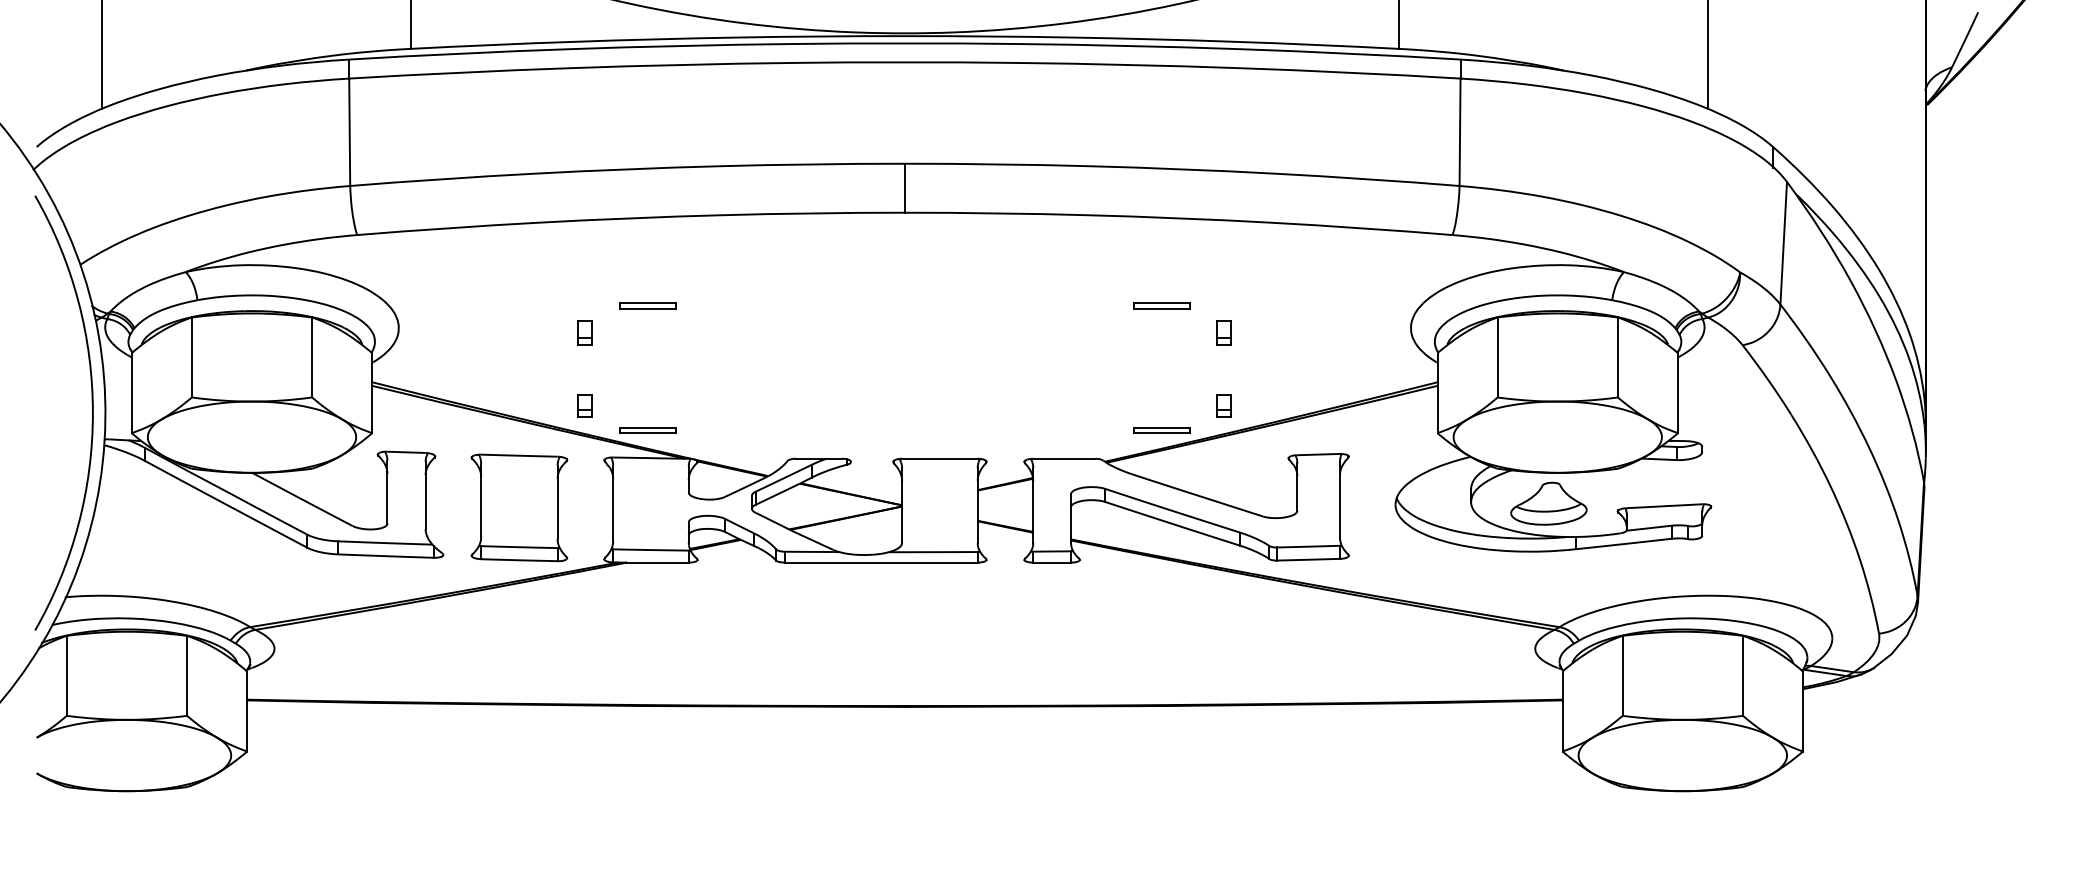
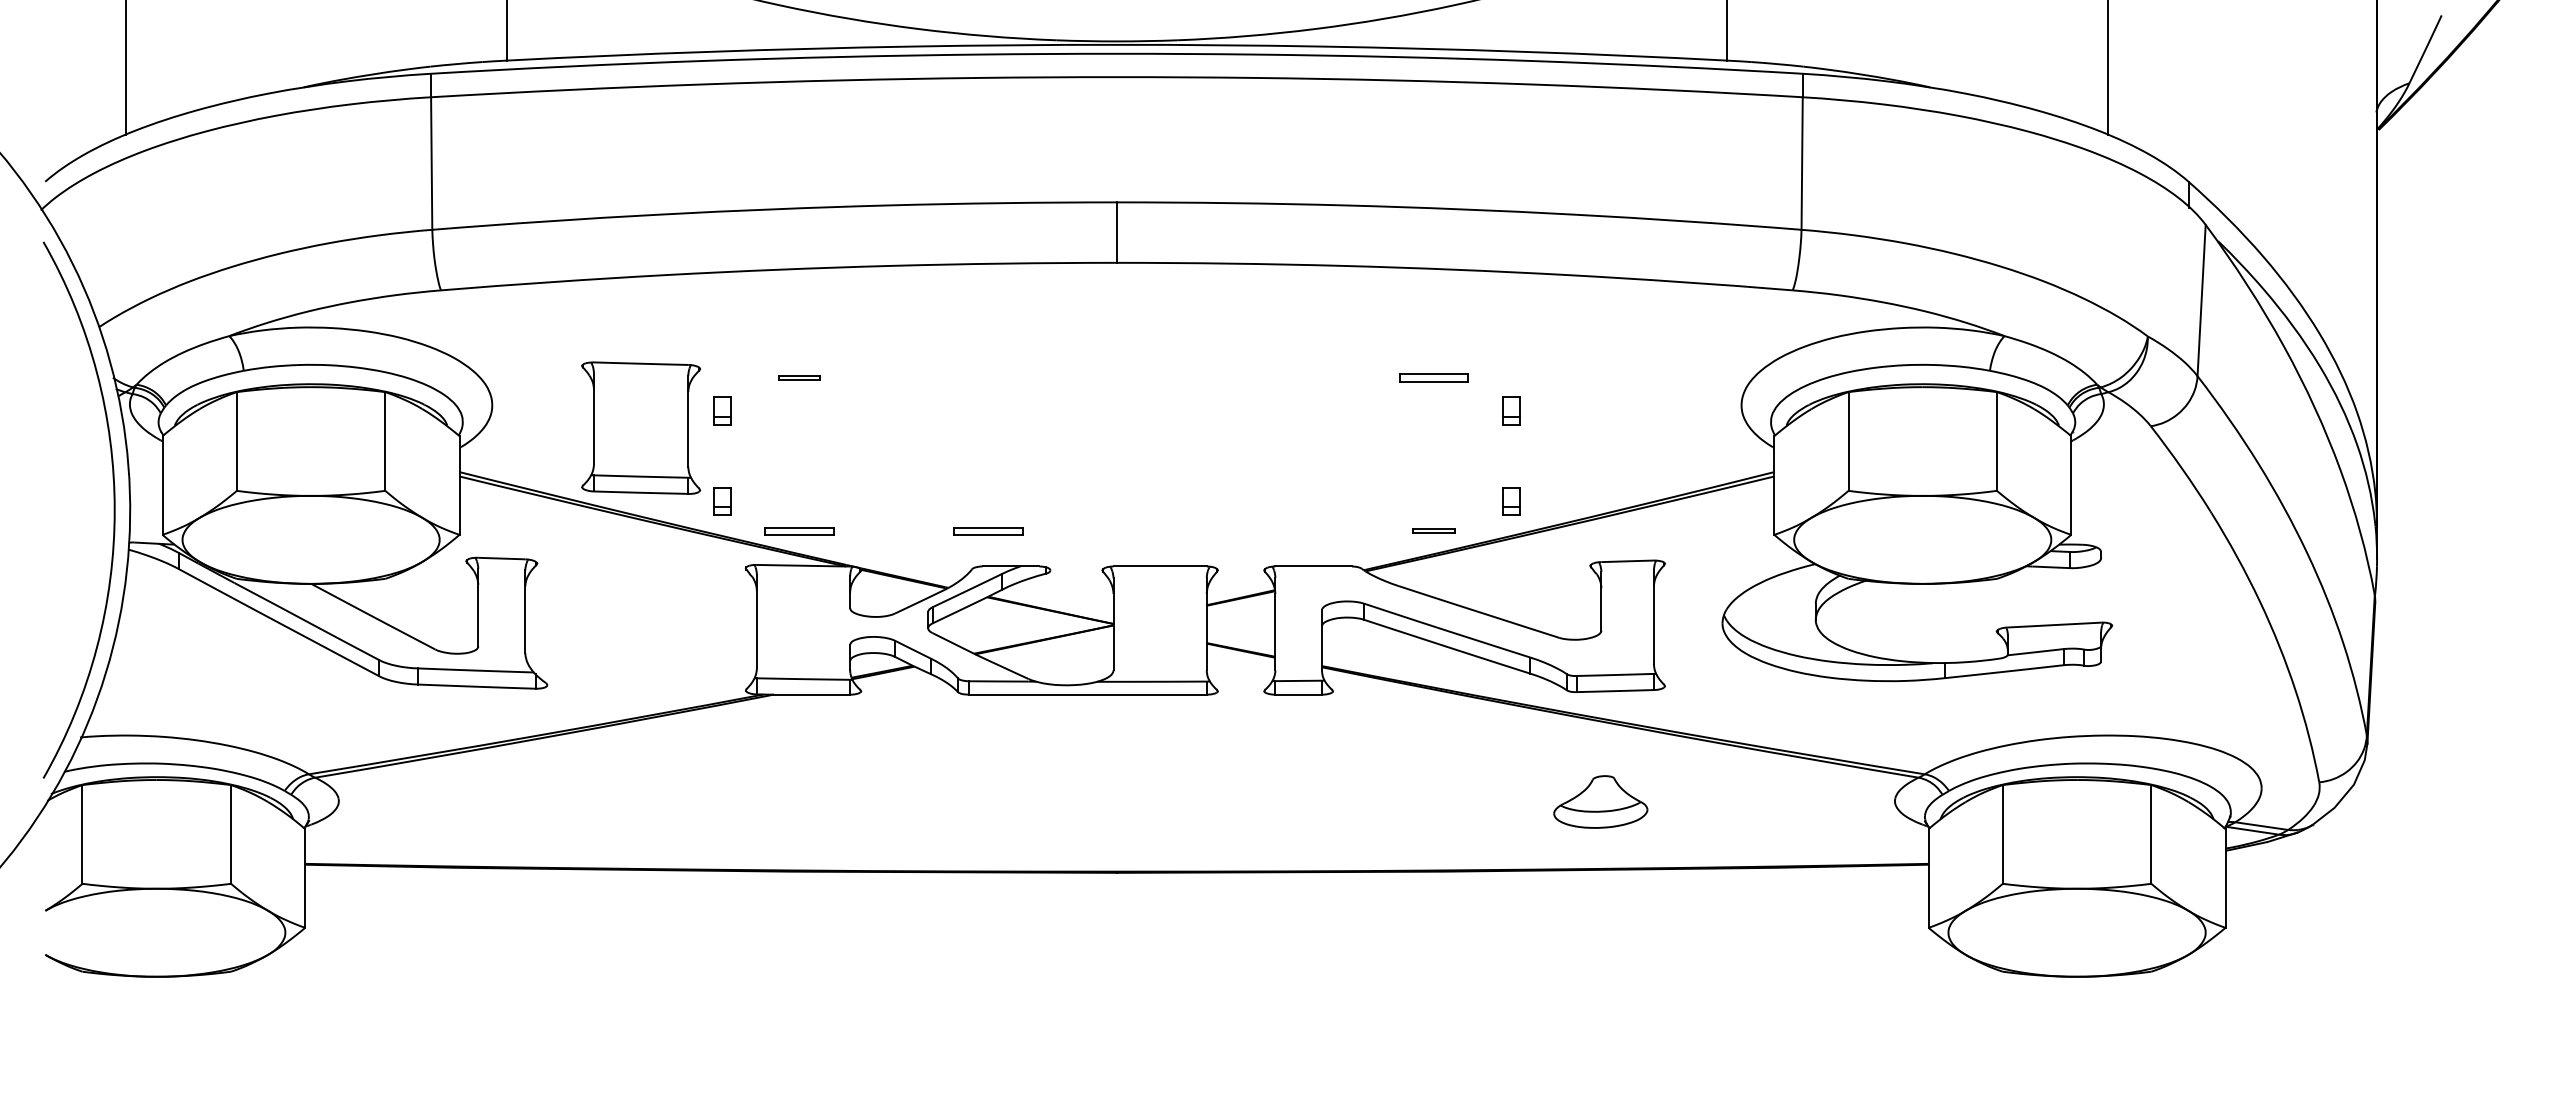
part: (647, 305) -> (799, 377), size x0.6
part: (800, 430) -> (988, 531), added
part: (1161, 430) -> (1433, 531), size x0.6
part: (1548, 503) -> (1600, 801), moved
part: (519, 507) -> (641, 427), moved

